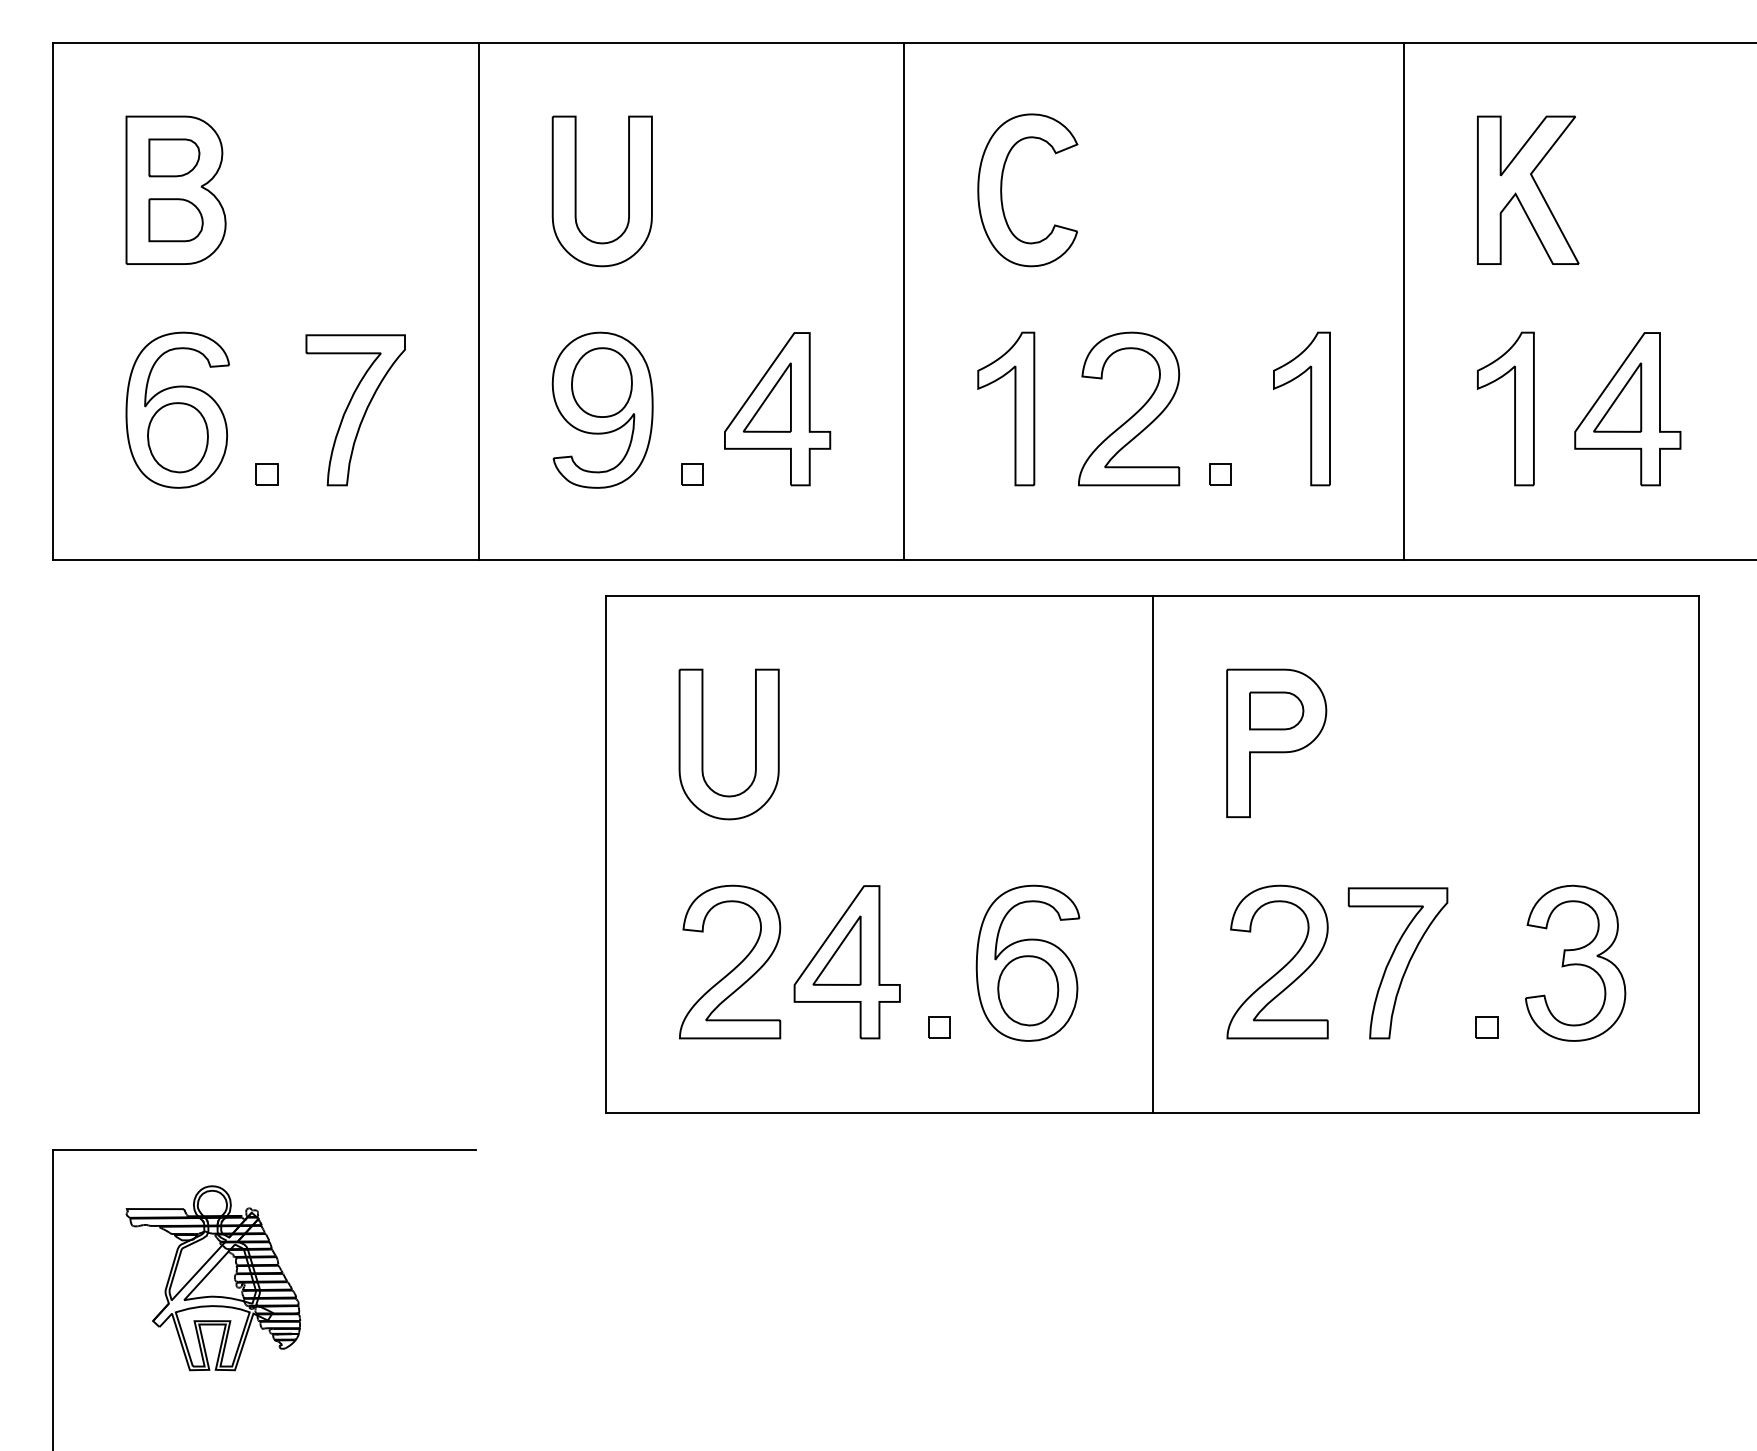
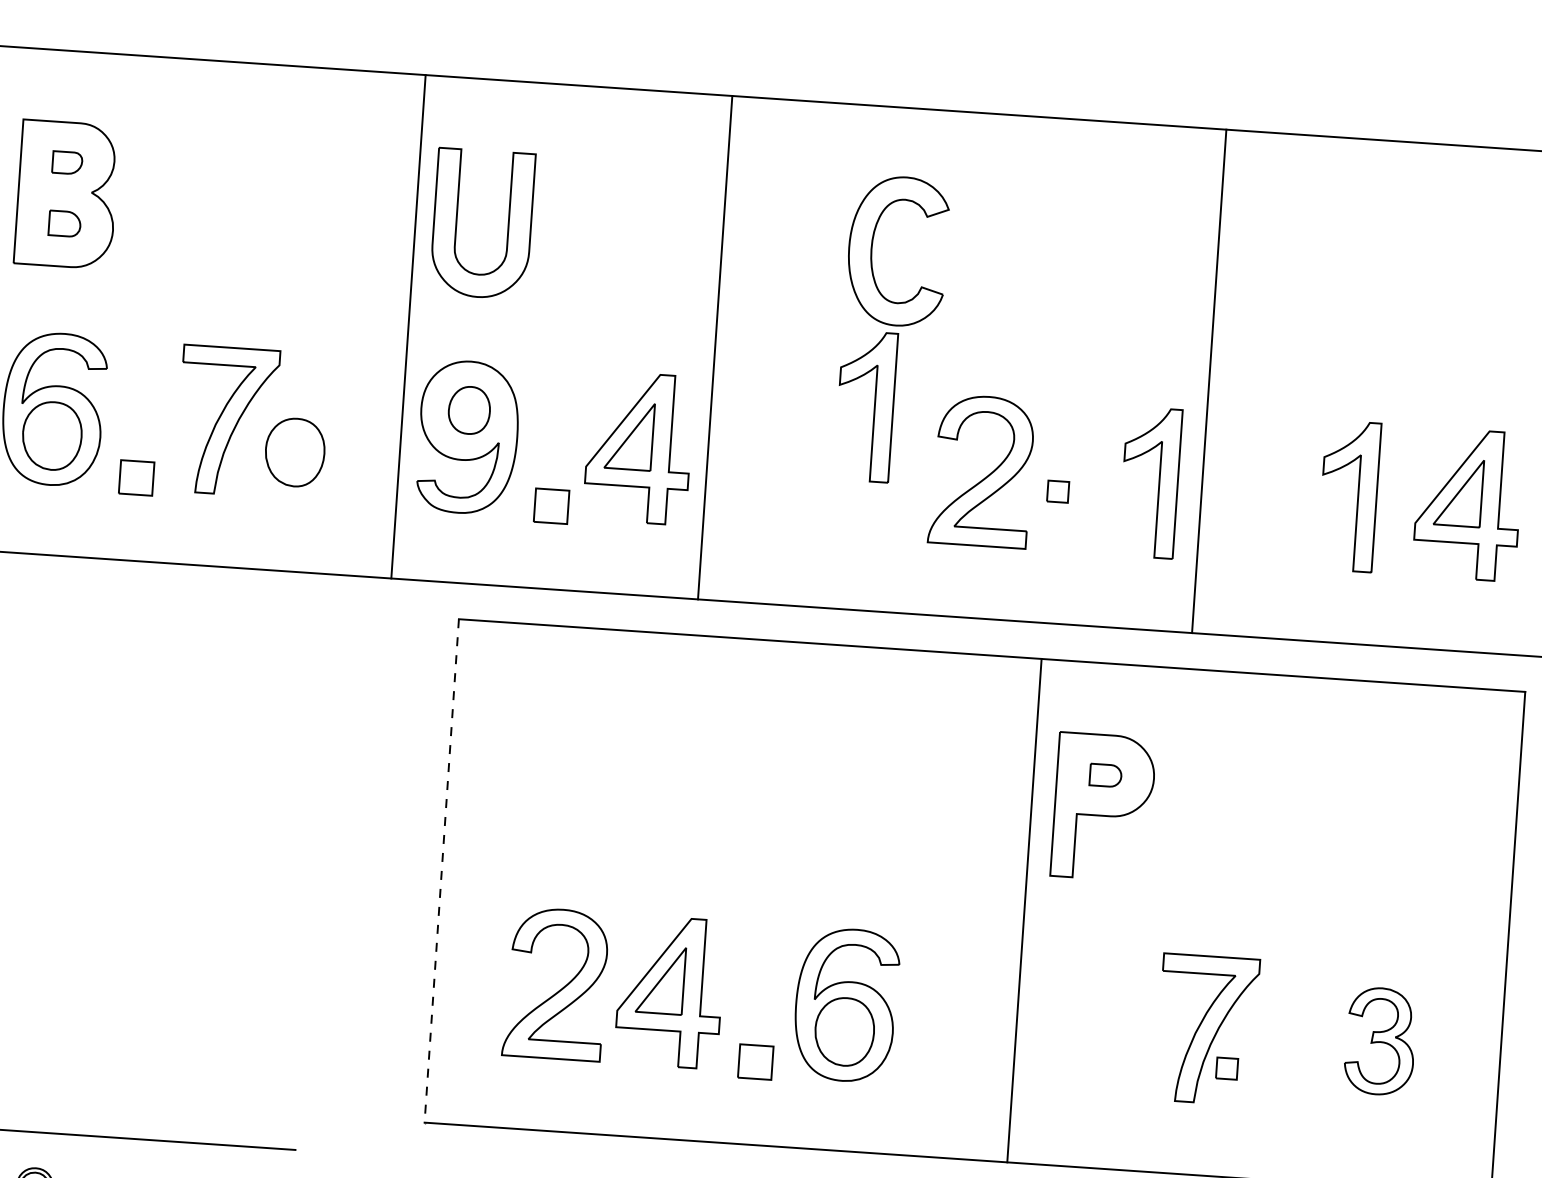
part: (174, 157) -> (67, 162), size x0.6
part: (1528, 189) -> (1385, 283), removed
part: (175, 220) -> (64, 223), size x0.6
line: (478, 301) -> (408, 326), moved
line: (904, 301) -> (715, 347), moved
line: (1404, 301) -> (1209, 381), moved
part: (601, 382) -> (468, 410), size x0.7
part: (1014, 408) -> (873, 406), moved
part: (426, 437) -> (294, 452), added
part: (266, 474) -> (136, 477), size x1.6
part: (692, 474) -> (551, 506), size x1.6
part: (1220, 474) -> (1058, 491), moved
part: (1276, 710) -> (1105, 775), size x0.6
part: (703, 744) -> (544, 770), removed
line: (1153, 854) -> (1024, 910), moved
line: (605, 855) -> (441, 871), solid -> dashed
part: (1575, 962) -> (1380, 1040), size x0.7
part: (1283, 966) -> (1095, 1025), removed
part: (939, 1027) -> (755, 1061), size x1.6
part: (1486, 1027) -> (1226, 1068), moved

